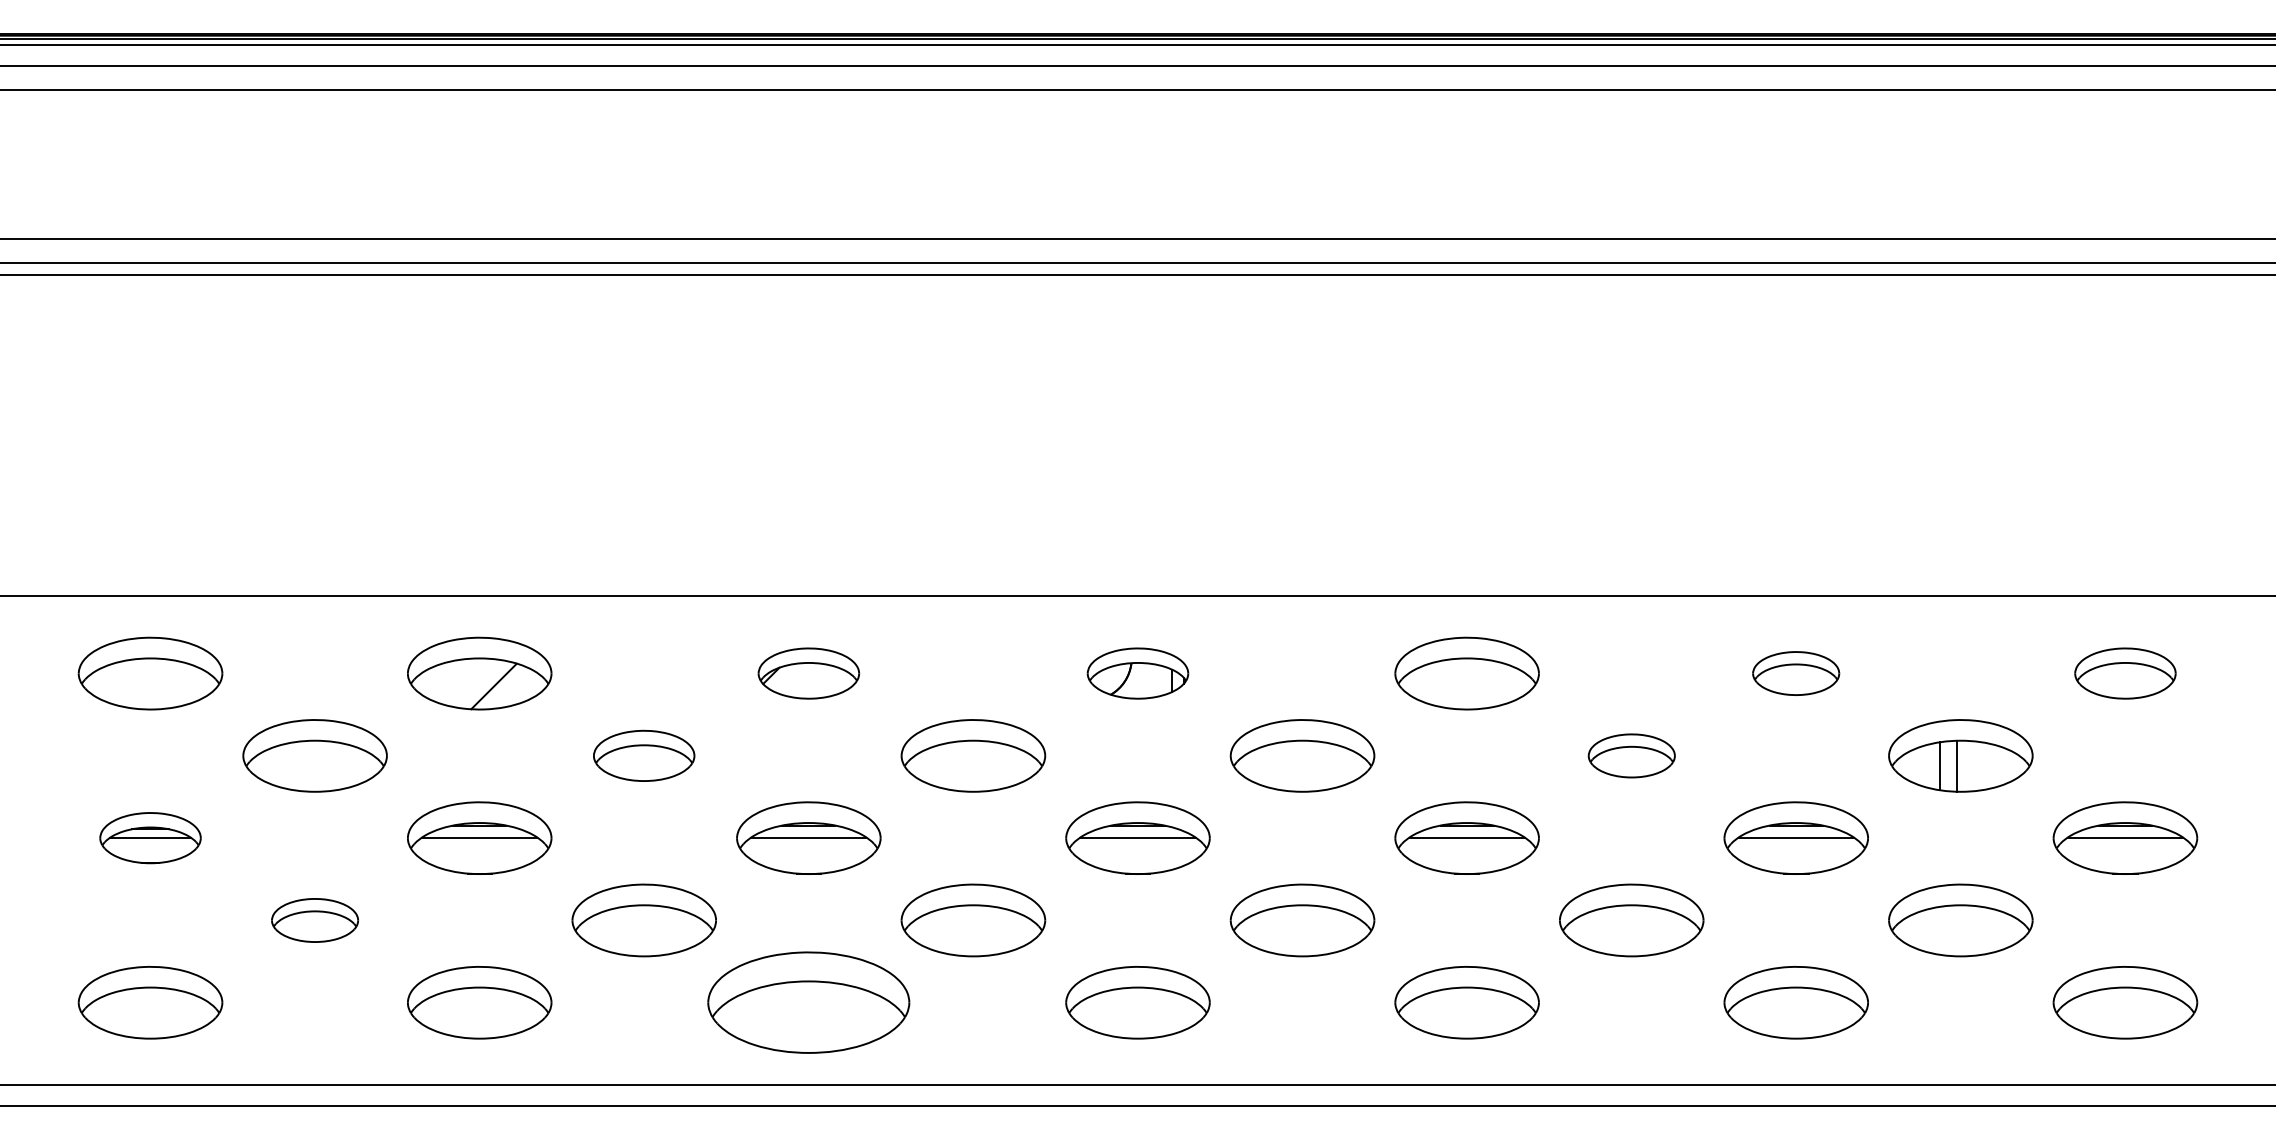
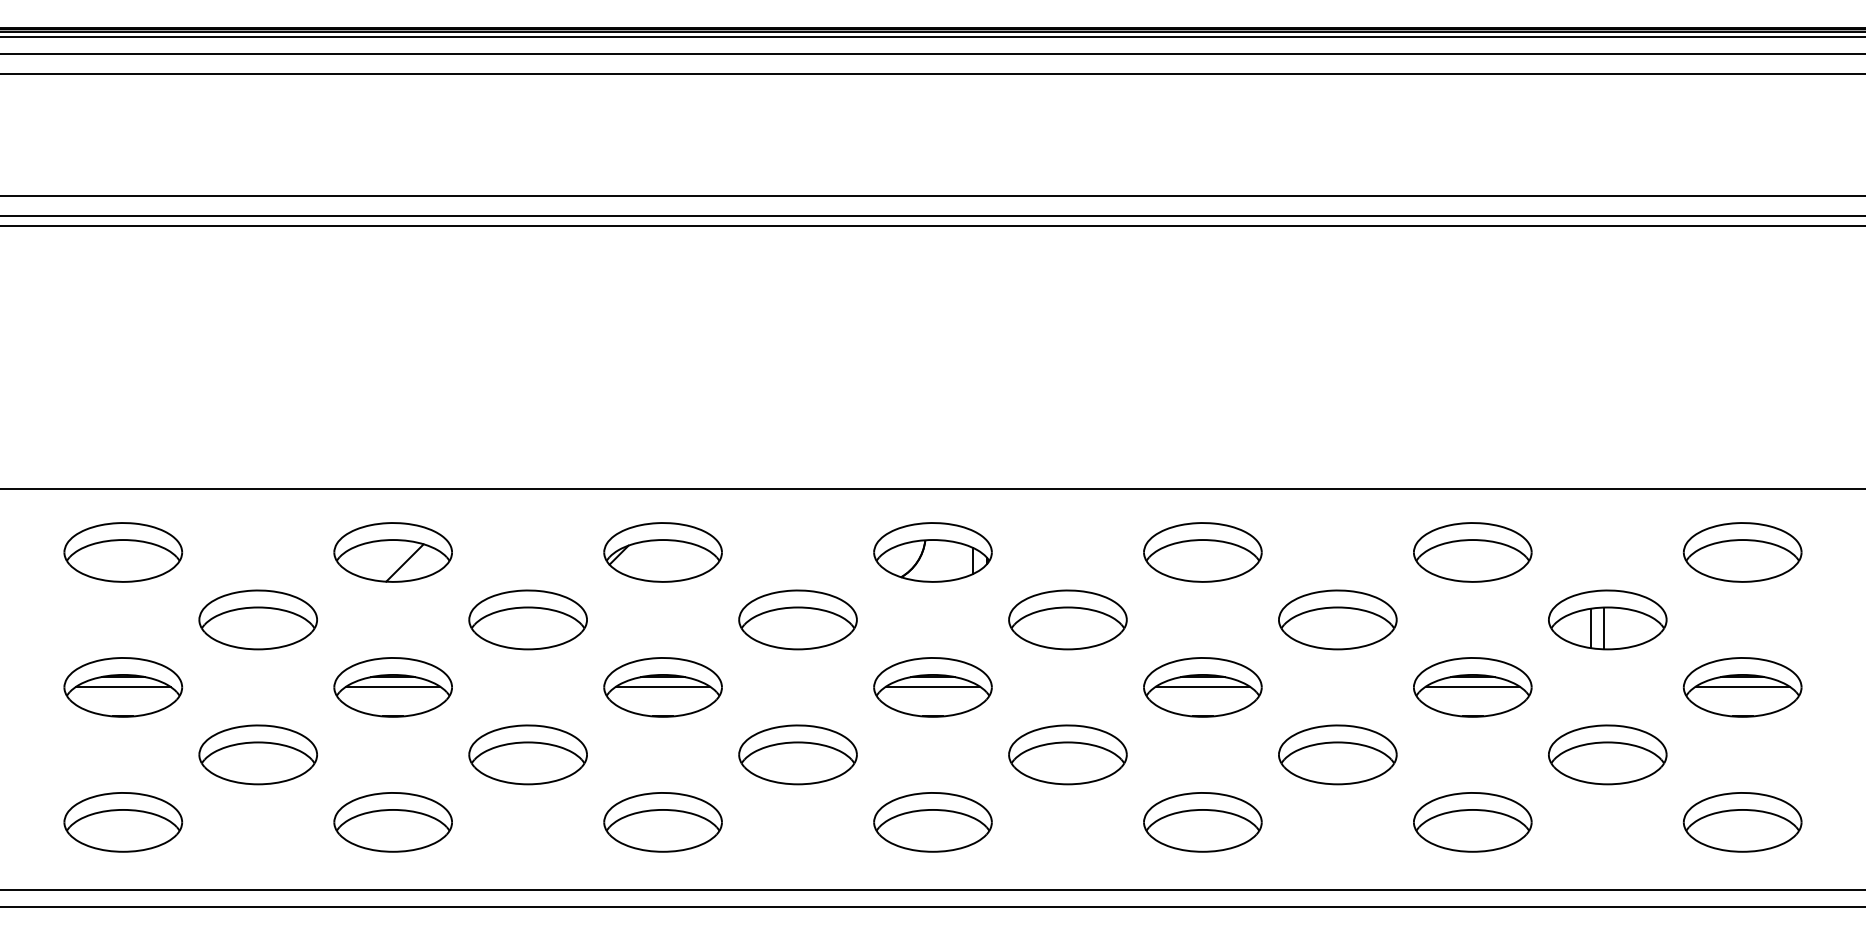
part: (808, 673) -> (662, 552), size x1.43
part: (1137, 673) -> (932, 552), size x1.43
part: (1795, 673) -> (1472, 552), size x1.67
part: (2125, 673) -> (1742, 552), size x1.43
part: (643, 755) -> (527, 619), size x1.43
part: (1631, 755) -> (1337, 619), size x1.67
part: (150, 837) -> (123, 686), size x1.43
part: (314, 920) -> (257, 754), size x1.67
part: (808, 1002) -> (662, 822), size x0.71

